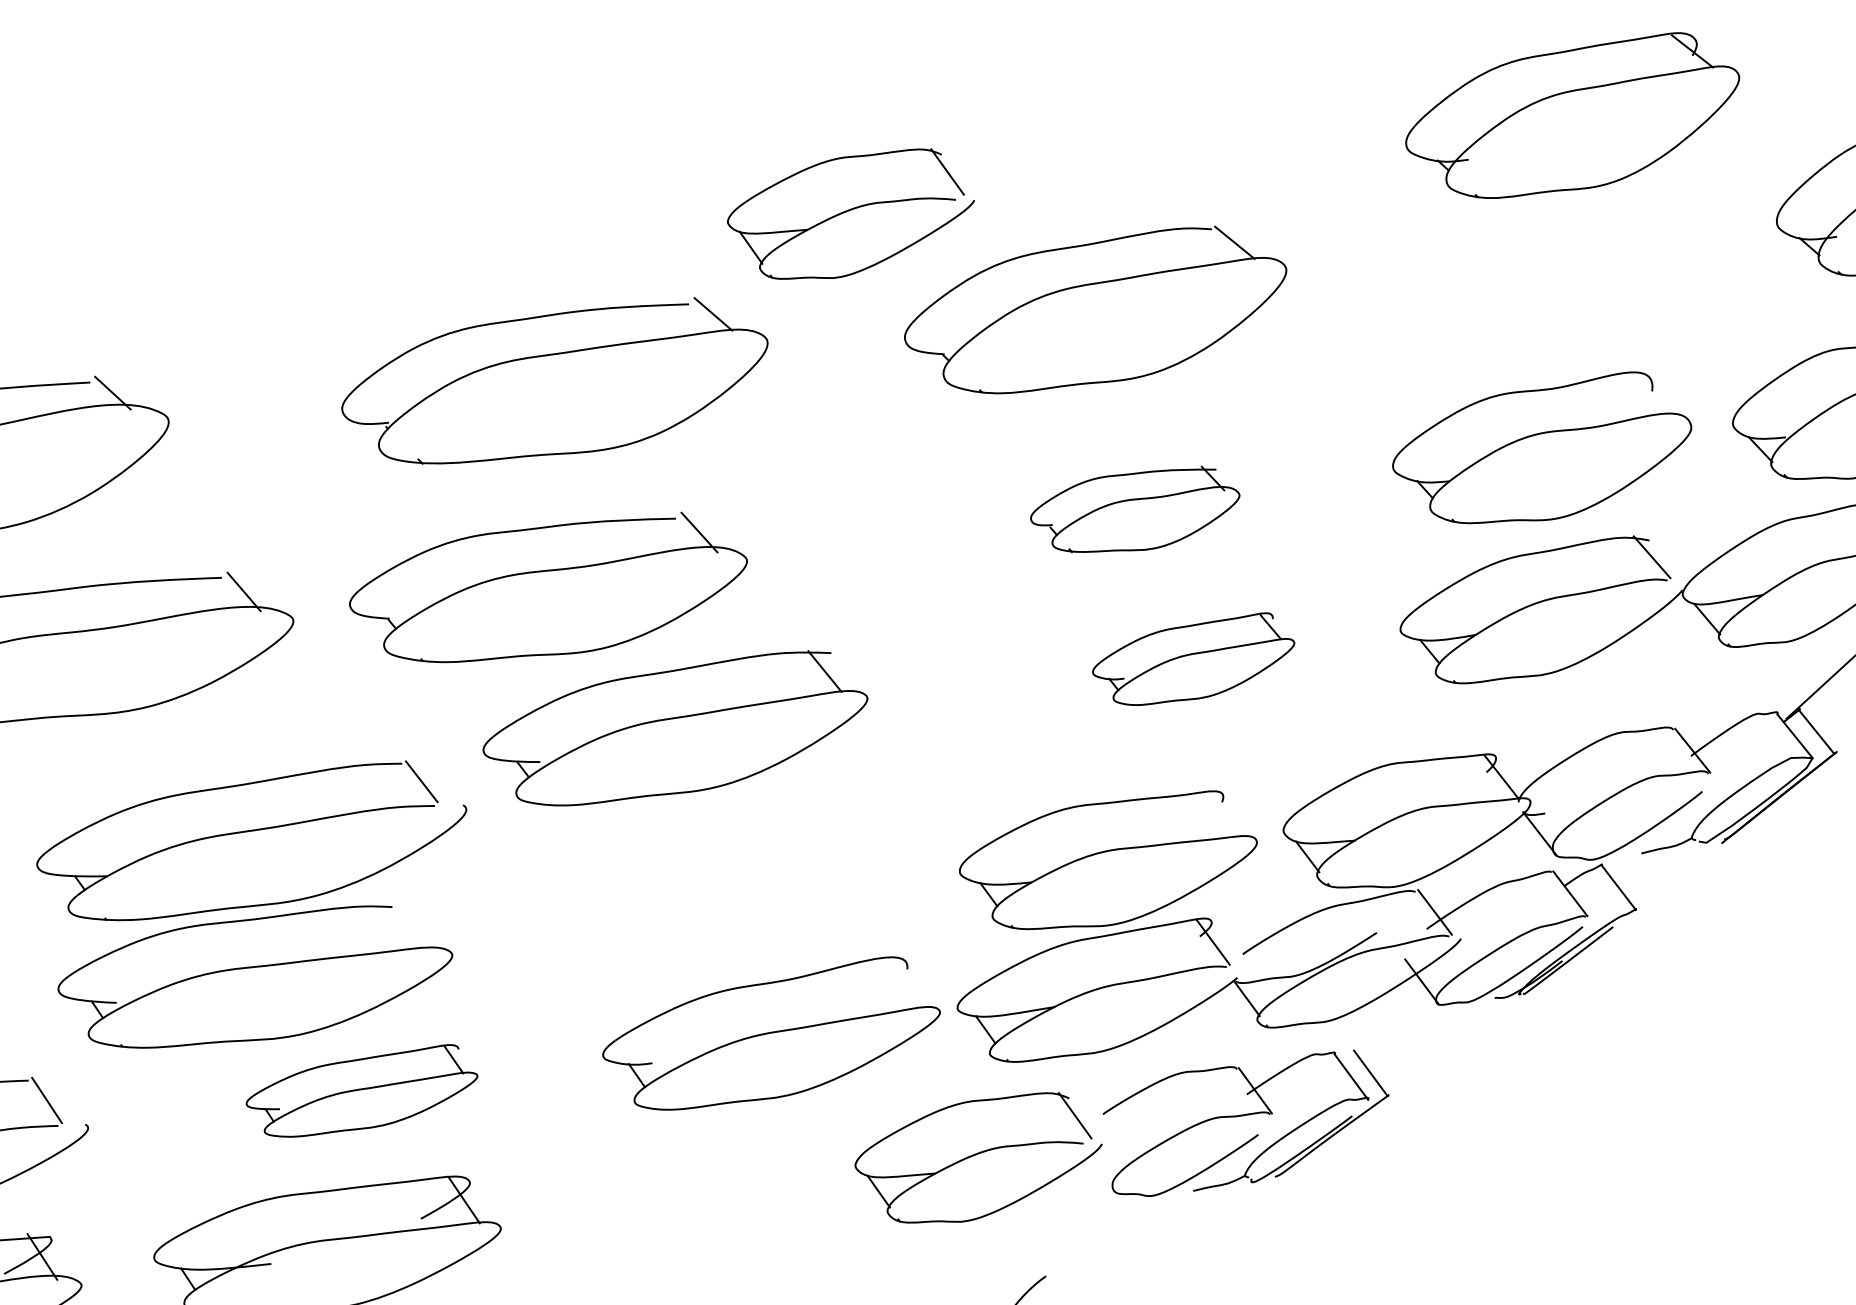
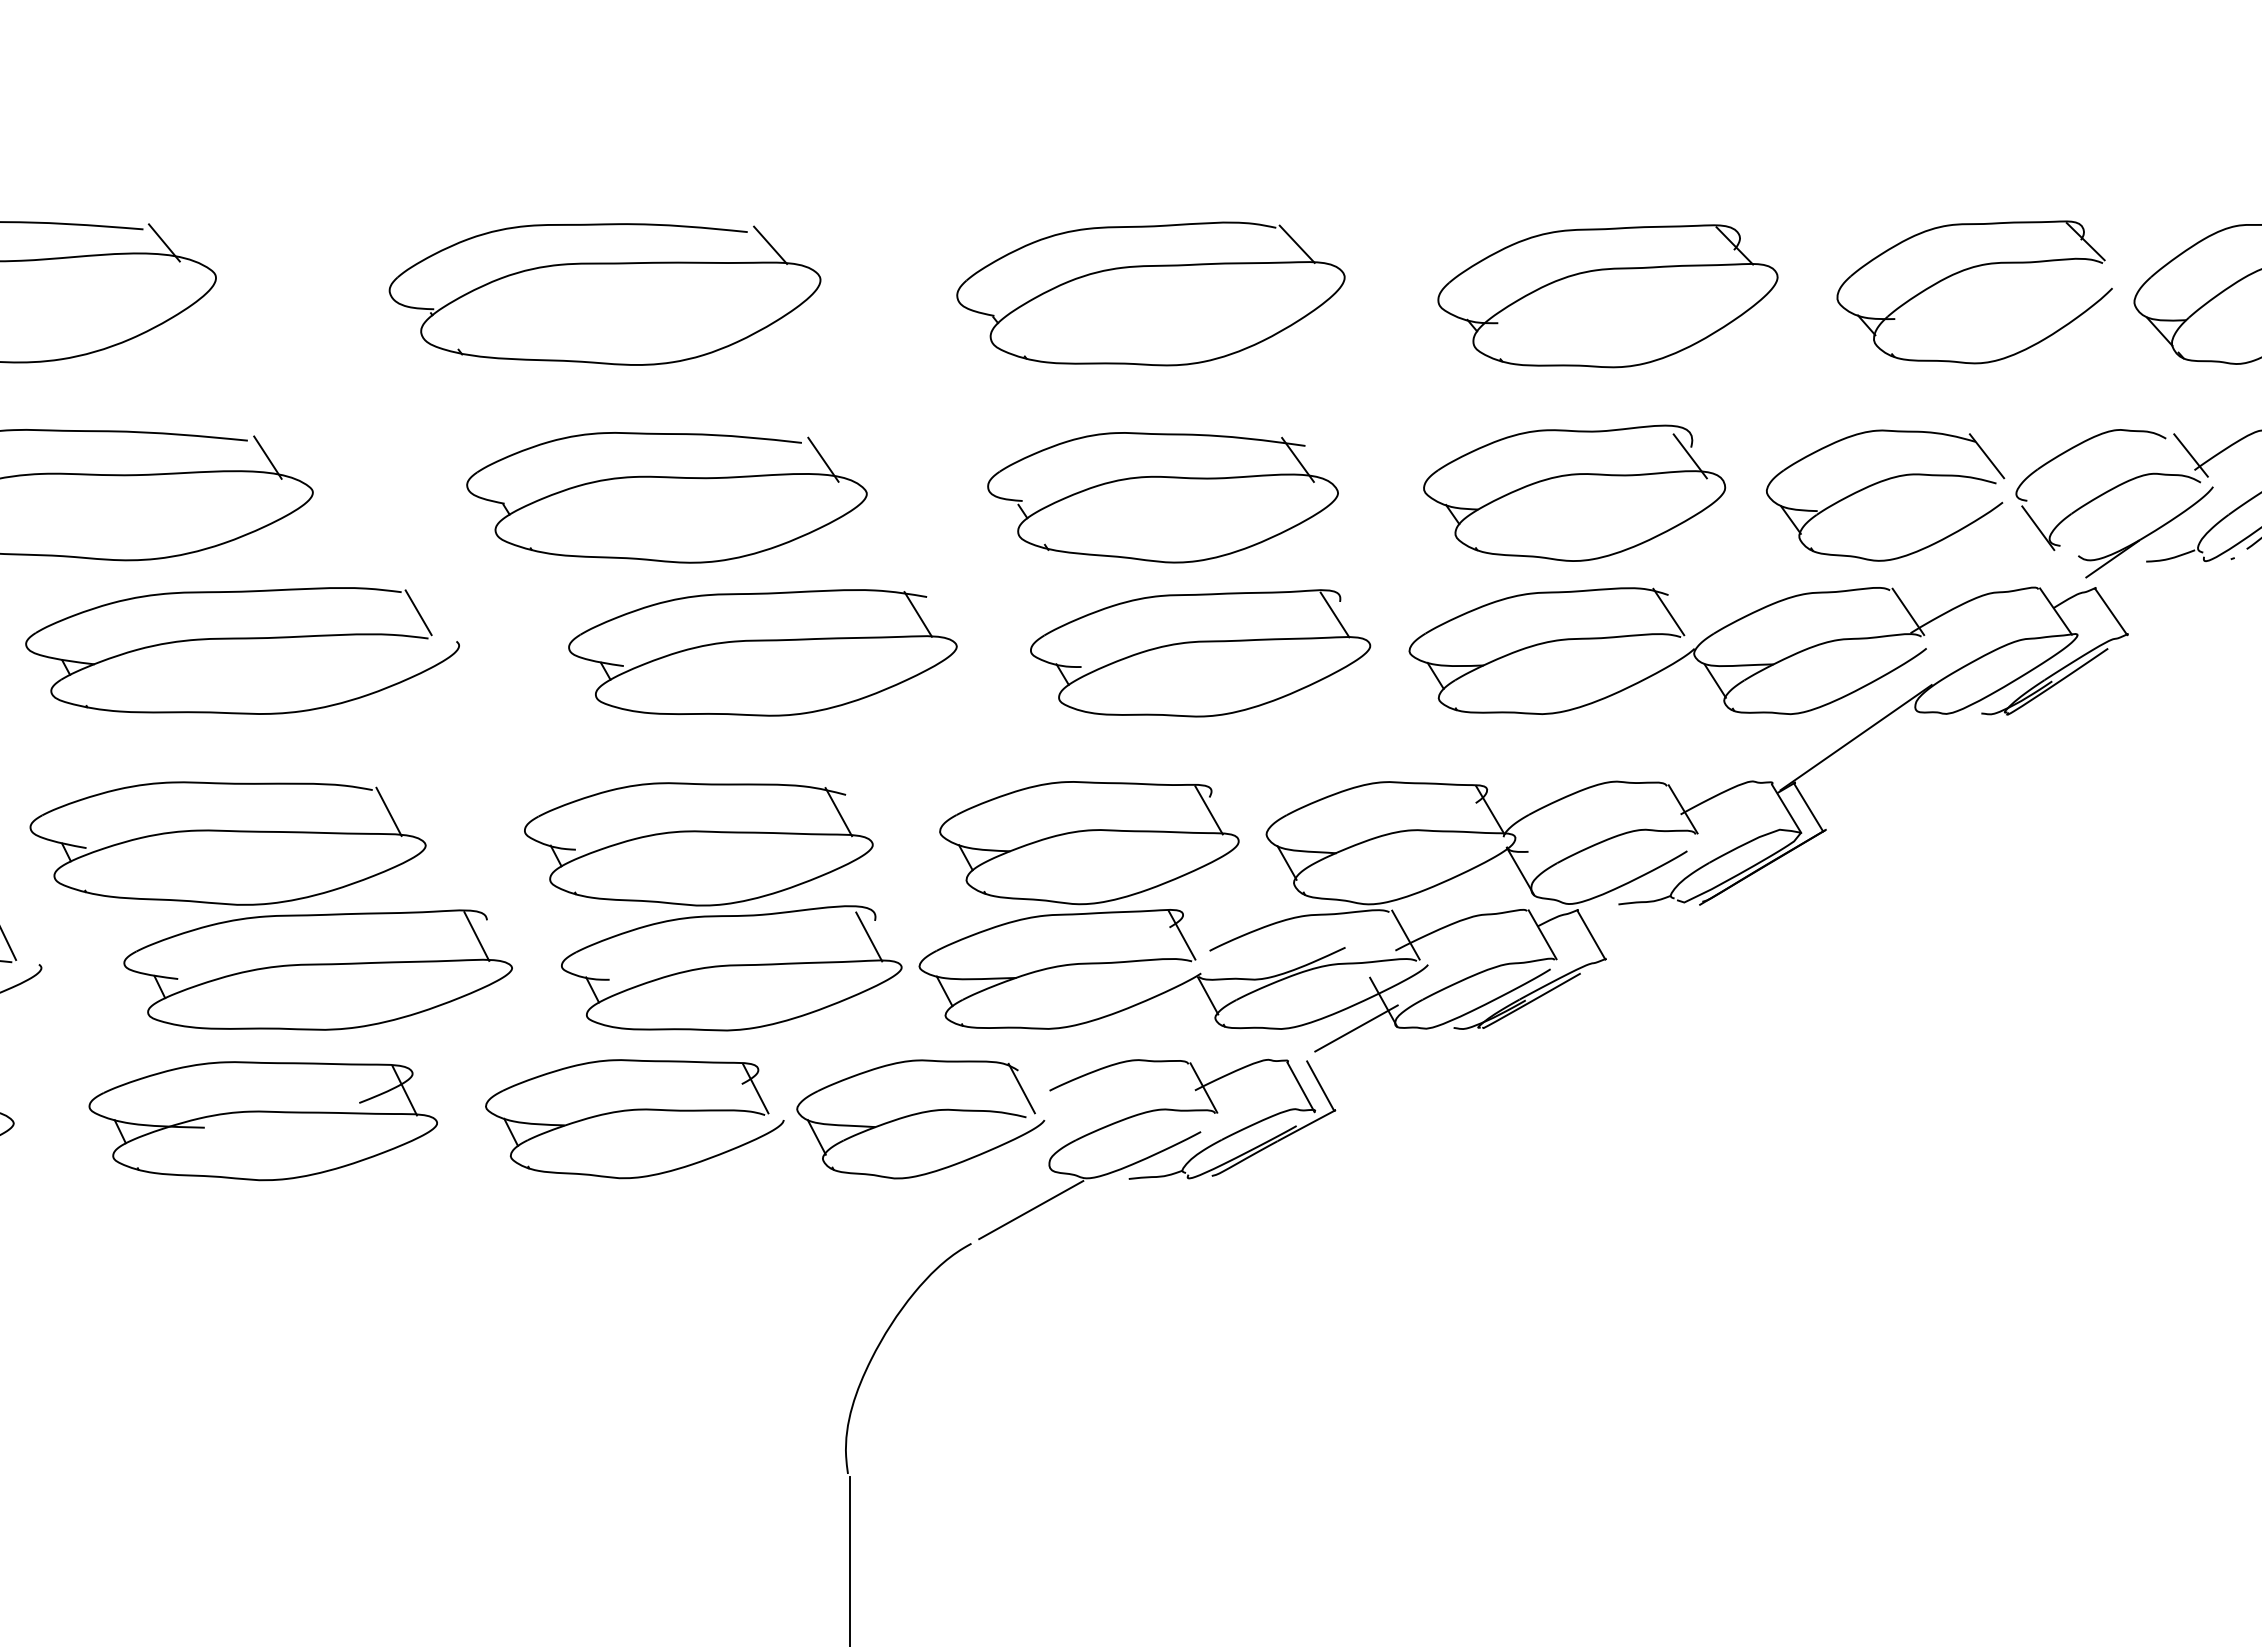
part: (1573, 118) -> (1607, 296), moved
part: (851, 216) -> (920, 166), removed
line: (1651, 400) -> (1689, 456), added
part: (1135, 511) -> (1162, 497), size x1.67
part: (549, 590) -> (666, 497), moved
part: (1193, 661) -> (1200, 653), size x1.67
part: (675, 730) -> (762, 652), moved
line: (1222, 815) -> (1208, 810), added
part: (250, 831) -> (242, 639), moved
part: (722, 917) -> (698, 844), added
line: (410, 926) -> (388, 811), added
line: (903, 985) -> (869, 936), added
line: (1398, 1011) -> (1356, 1028), added
part: (361, 1092) -> (317, 969), size x1.67
part: (690, 1190) -> (630, 1111), added
line: (1101, 1235) -> (1031, 1210), added

